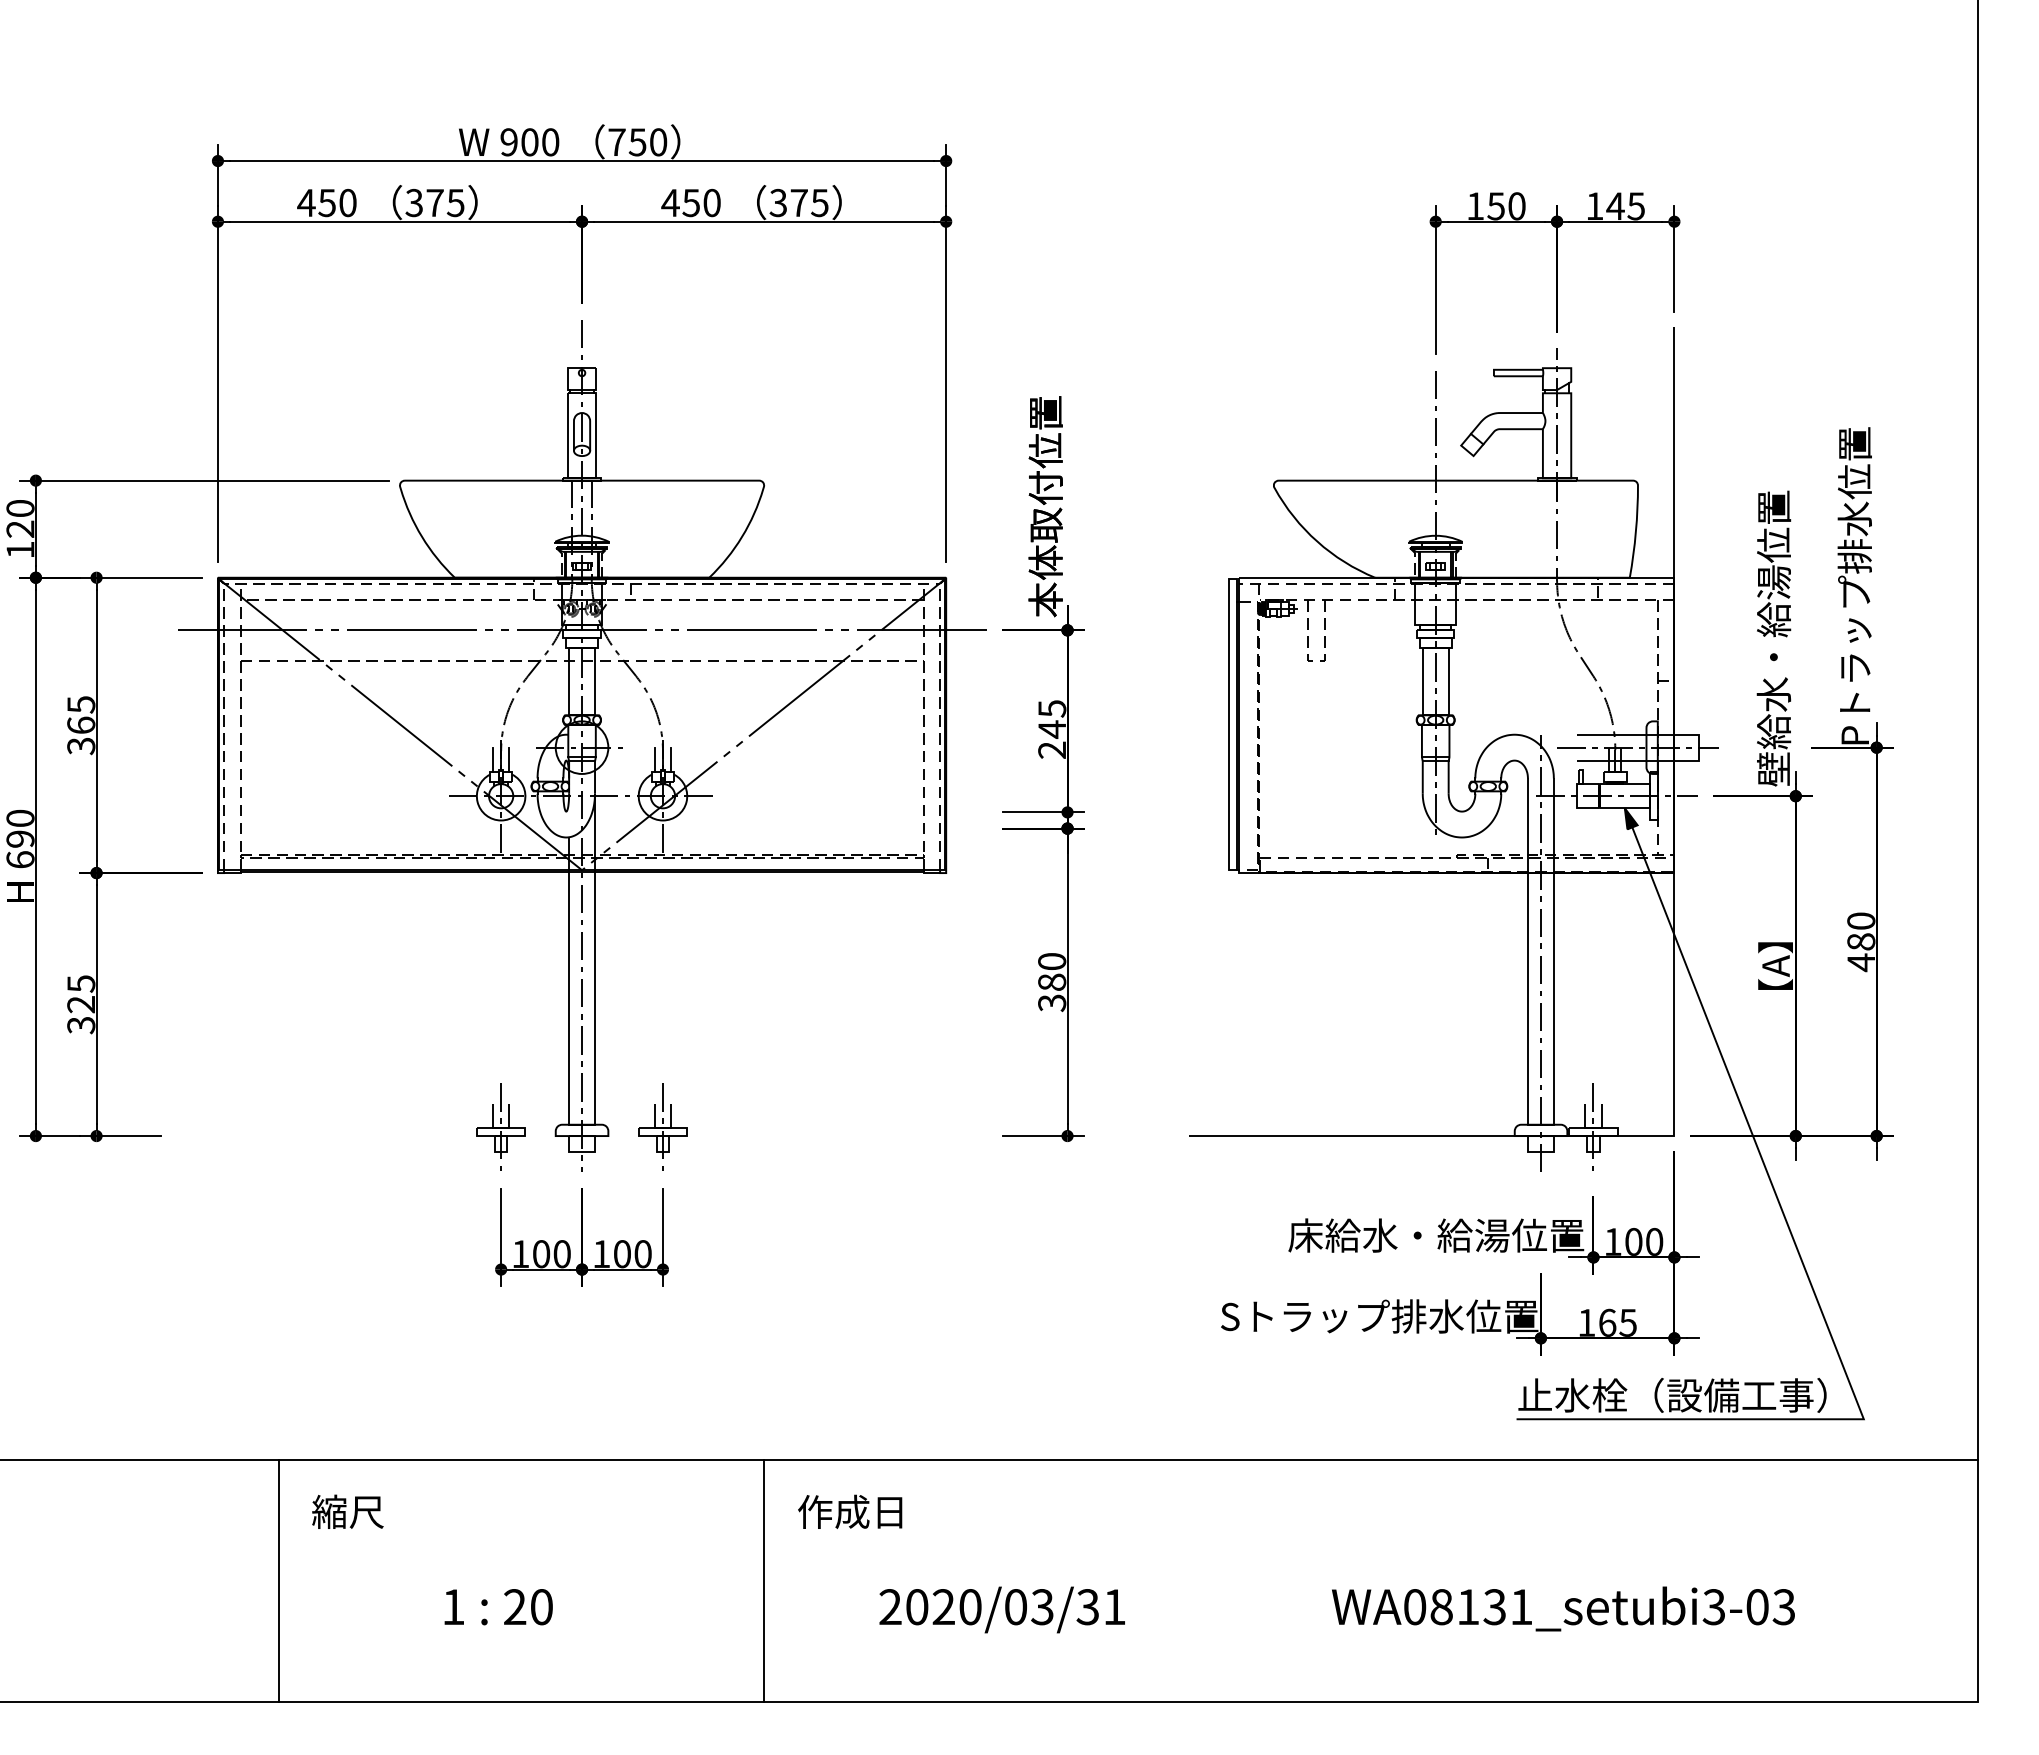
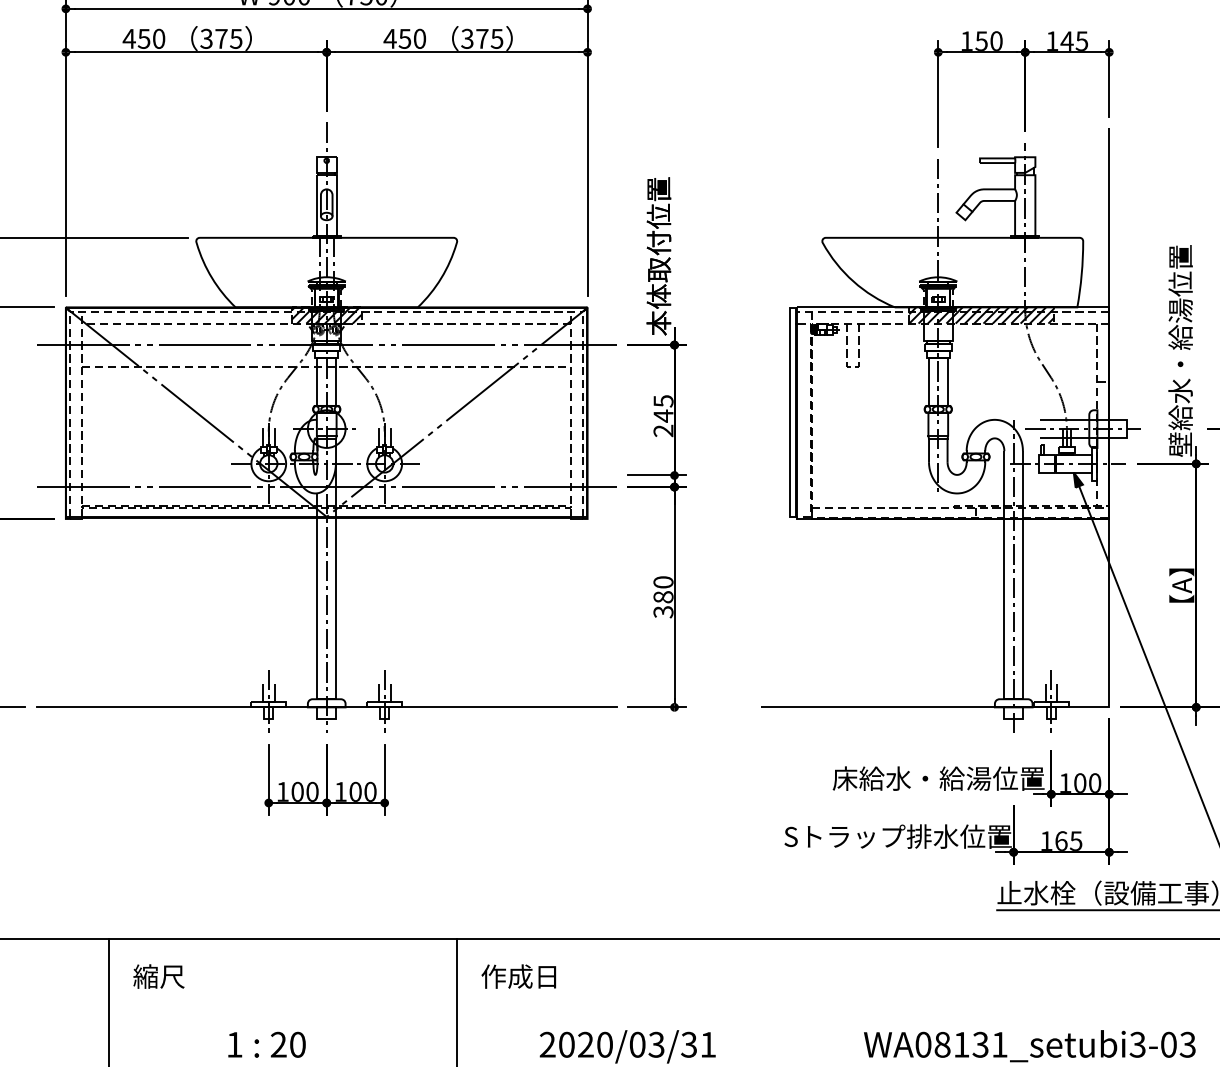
hatch: (581, 588) -> (326, 315), added
hatch: (1496, 588) -> (981, 315), added
line: (581, 828) -> (326, 487), added
line: (581, 1136) -> (326, 707), added

